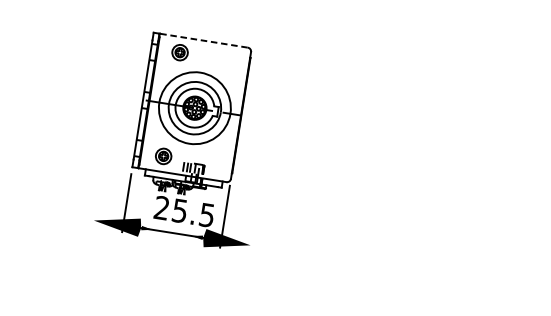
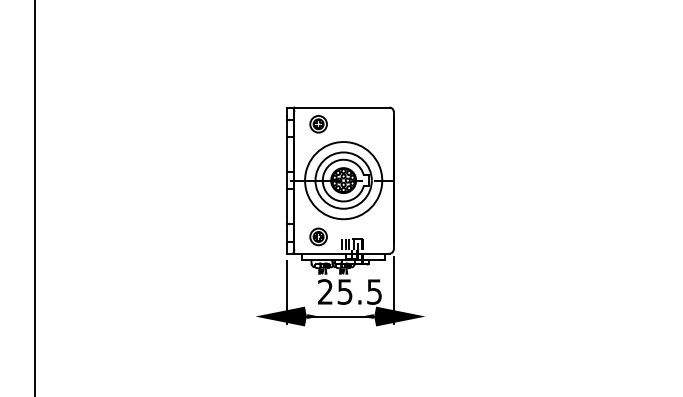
line: (203, 40) -> (341, 107), dashed -> solid

